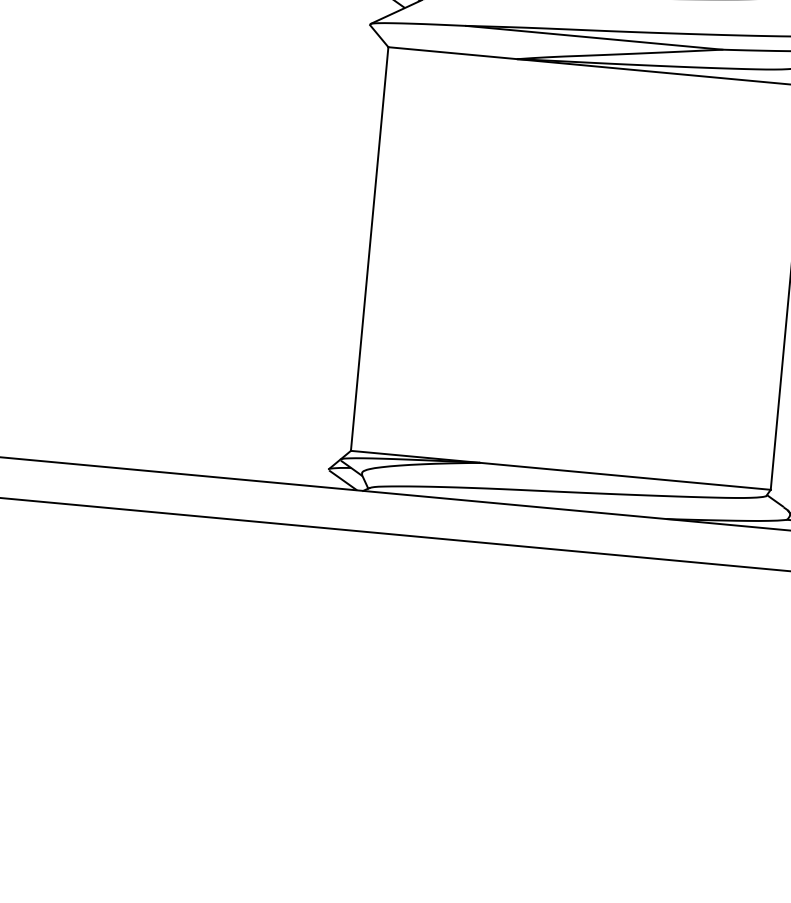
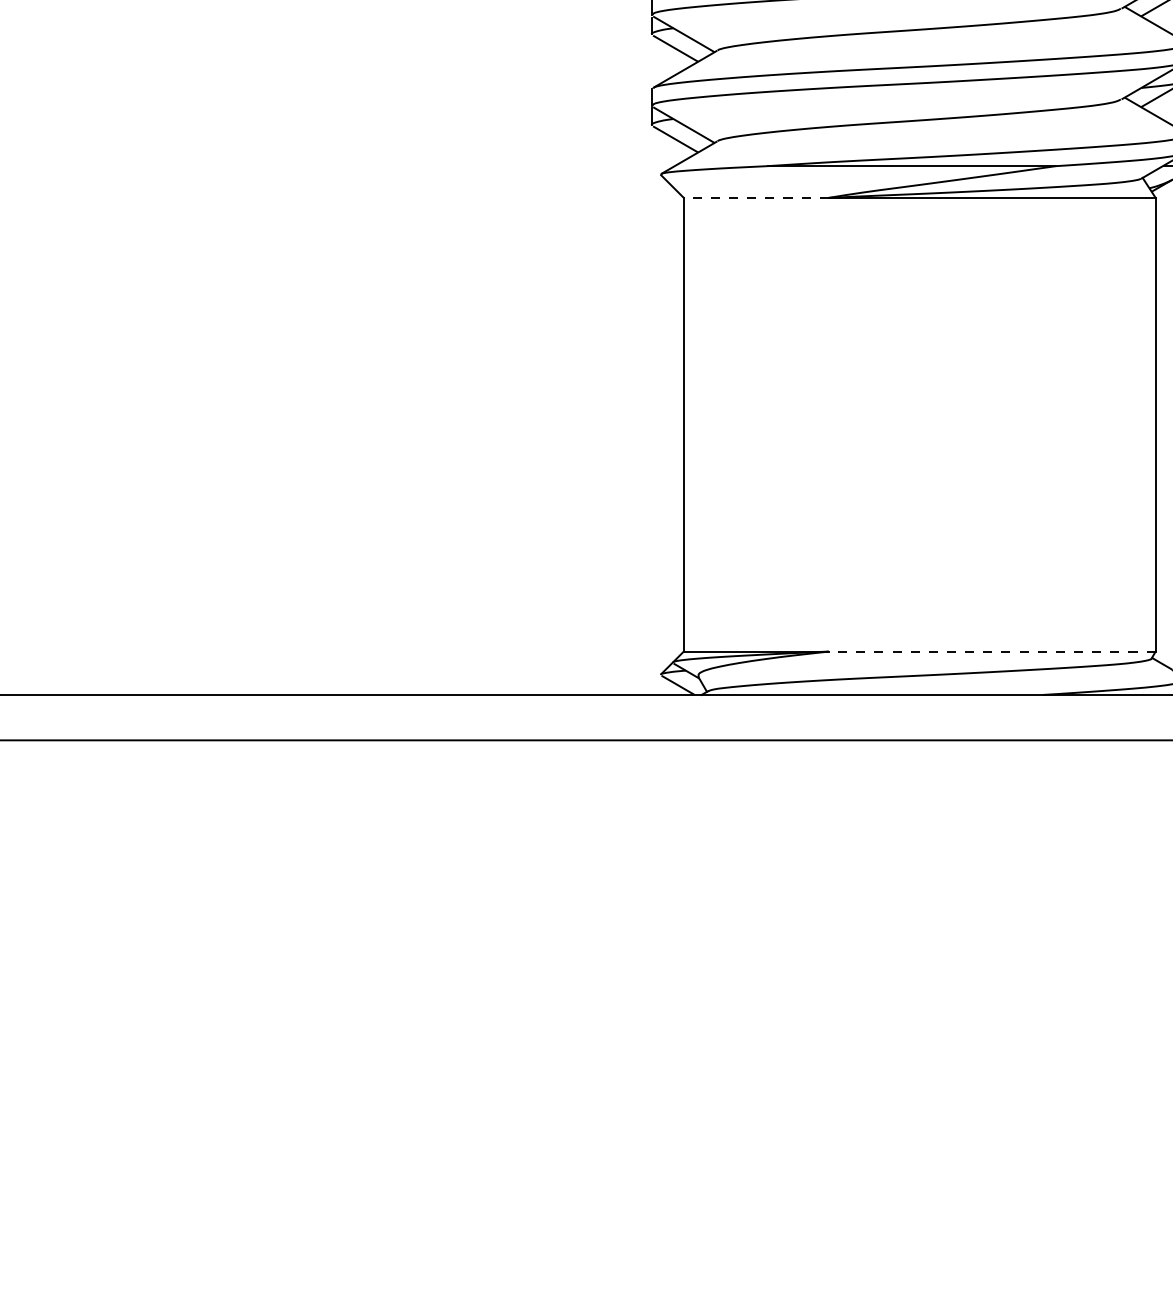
line: (453, 52) -> (756, 197), solid -> dashed
line: (624, 476) -> (991, 651), solid -> dashed

